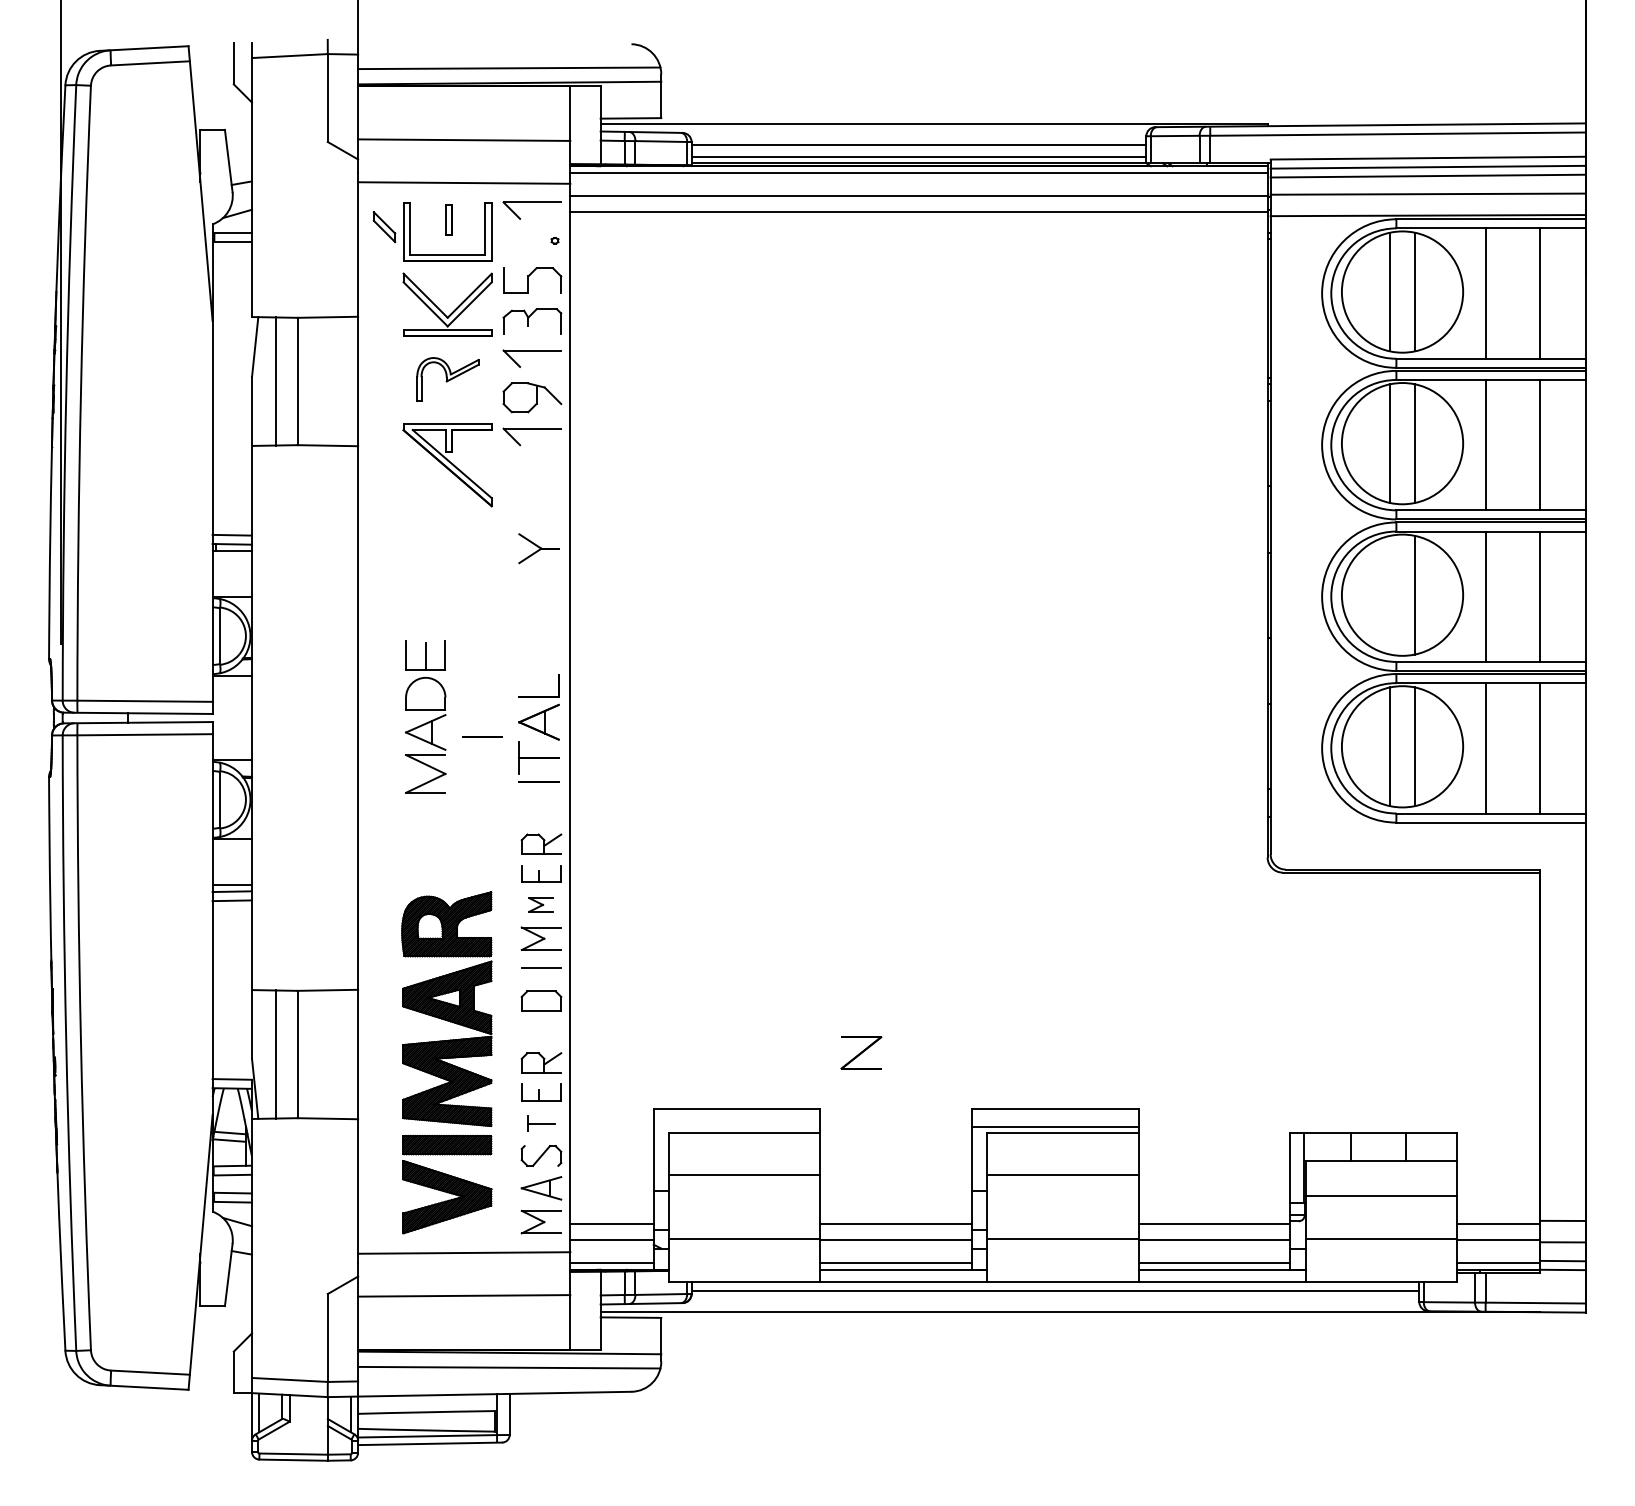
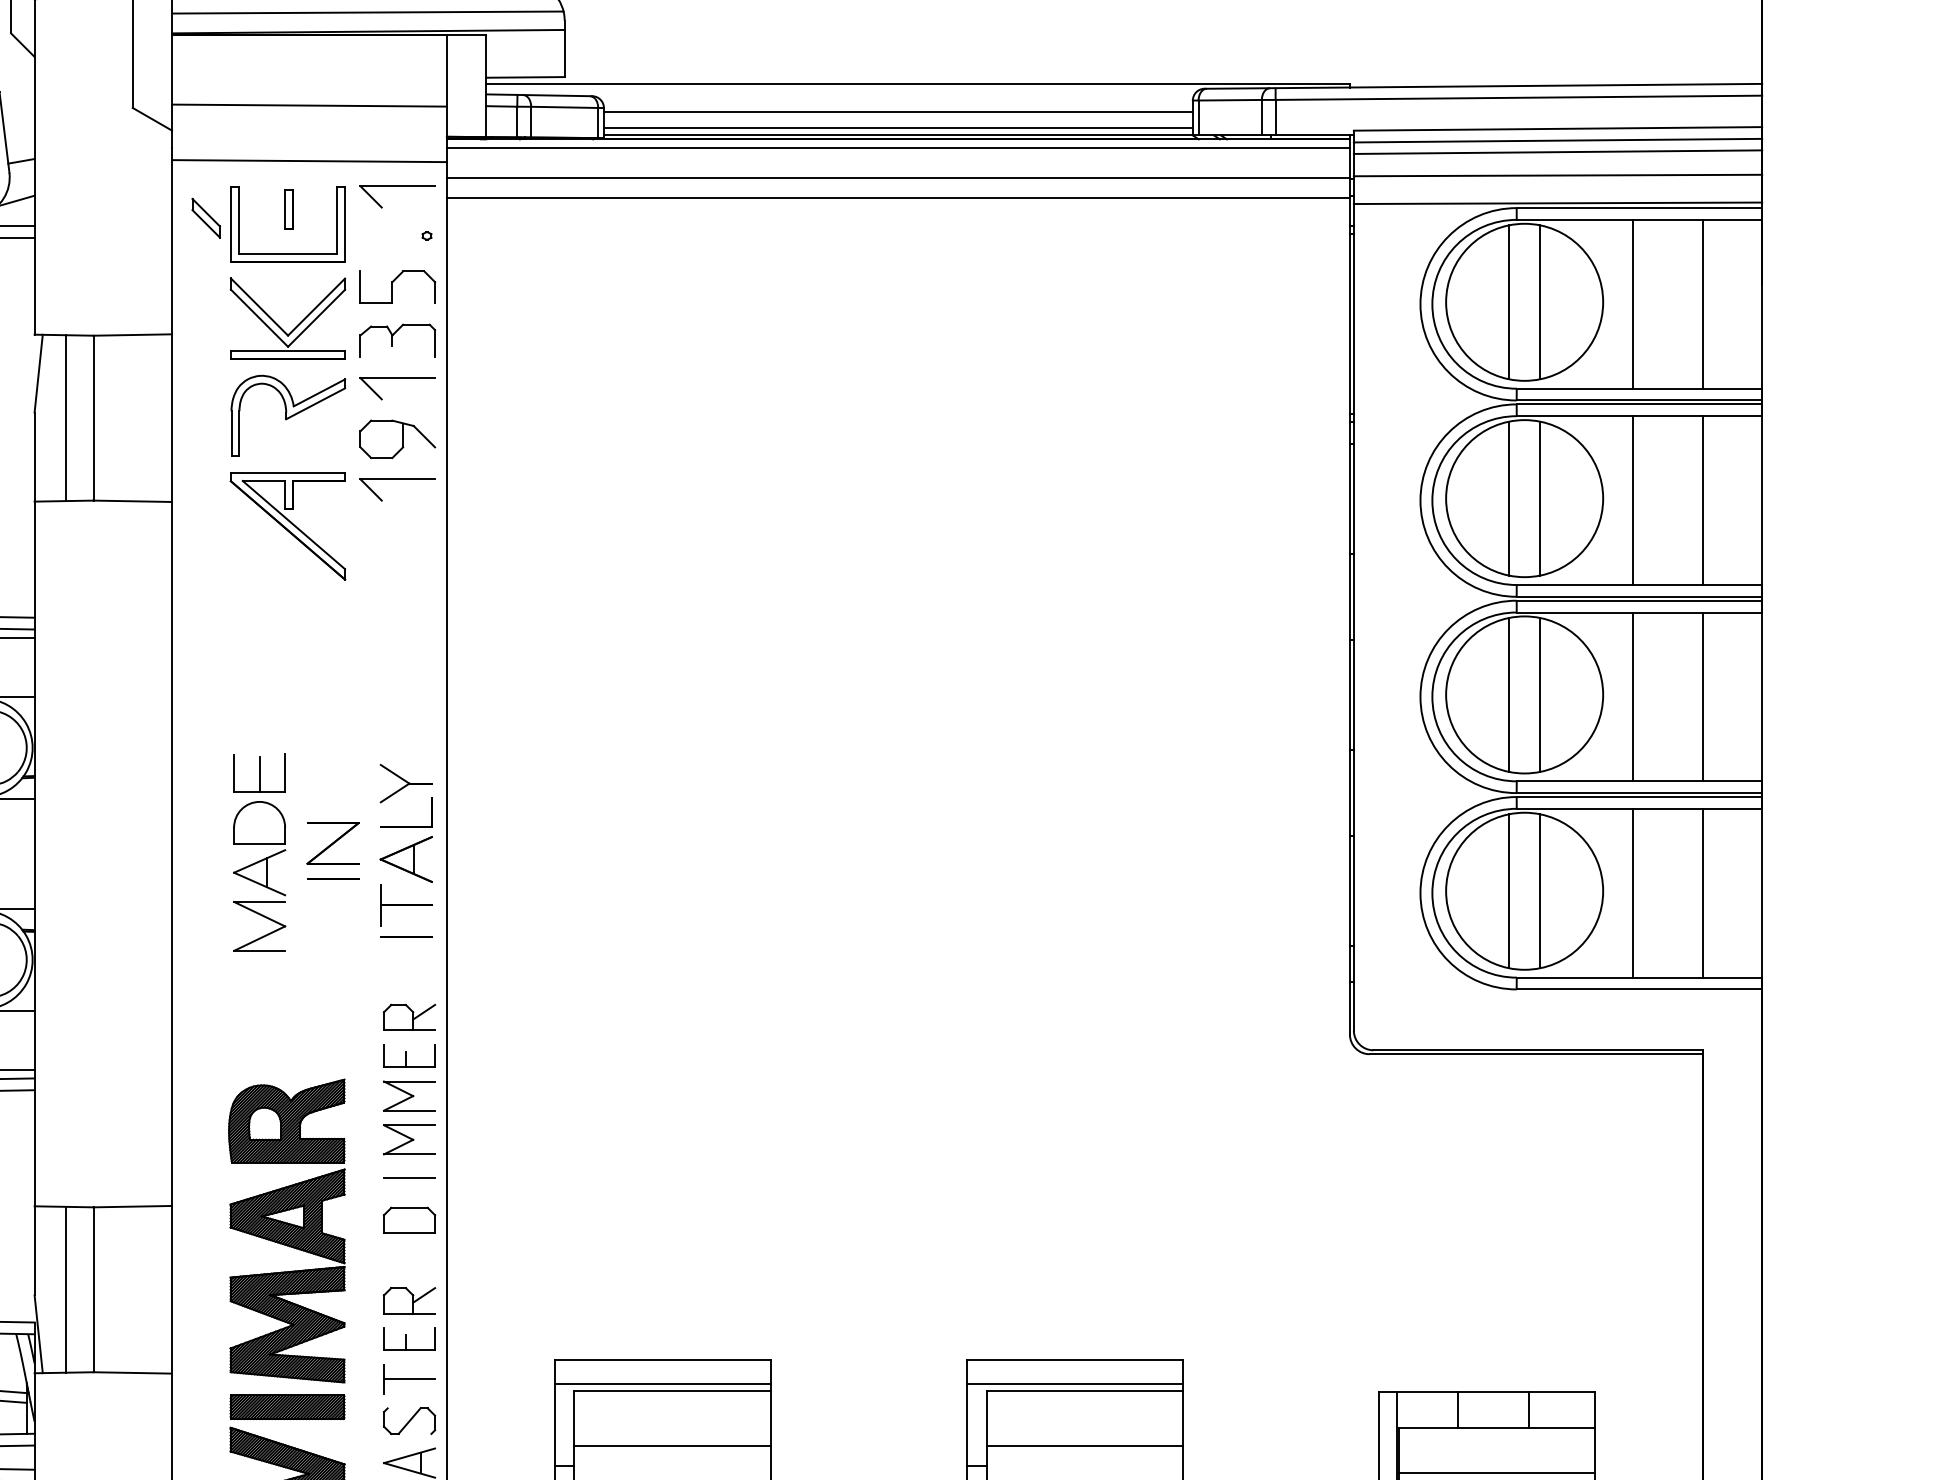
part: (447, 379) -> (287, 415), size x1.43
part: (538, 548) -> (405, 783), moved
line: (1390, 594) -> (1509, 694), added
part: (540, 904) -> (408, 1095), size x1.67
part: (861, 1052) -> (333, 842), moved
part: (541, 1123) -> (409, 1379), size x1.43
line: (736, 1127) -> (662, 1384), added

